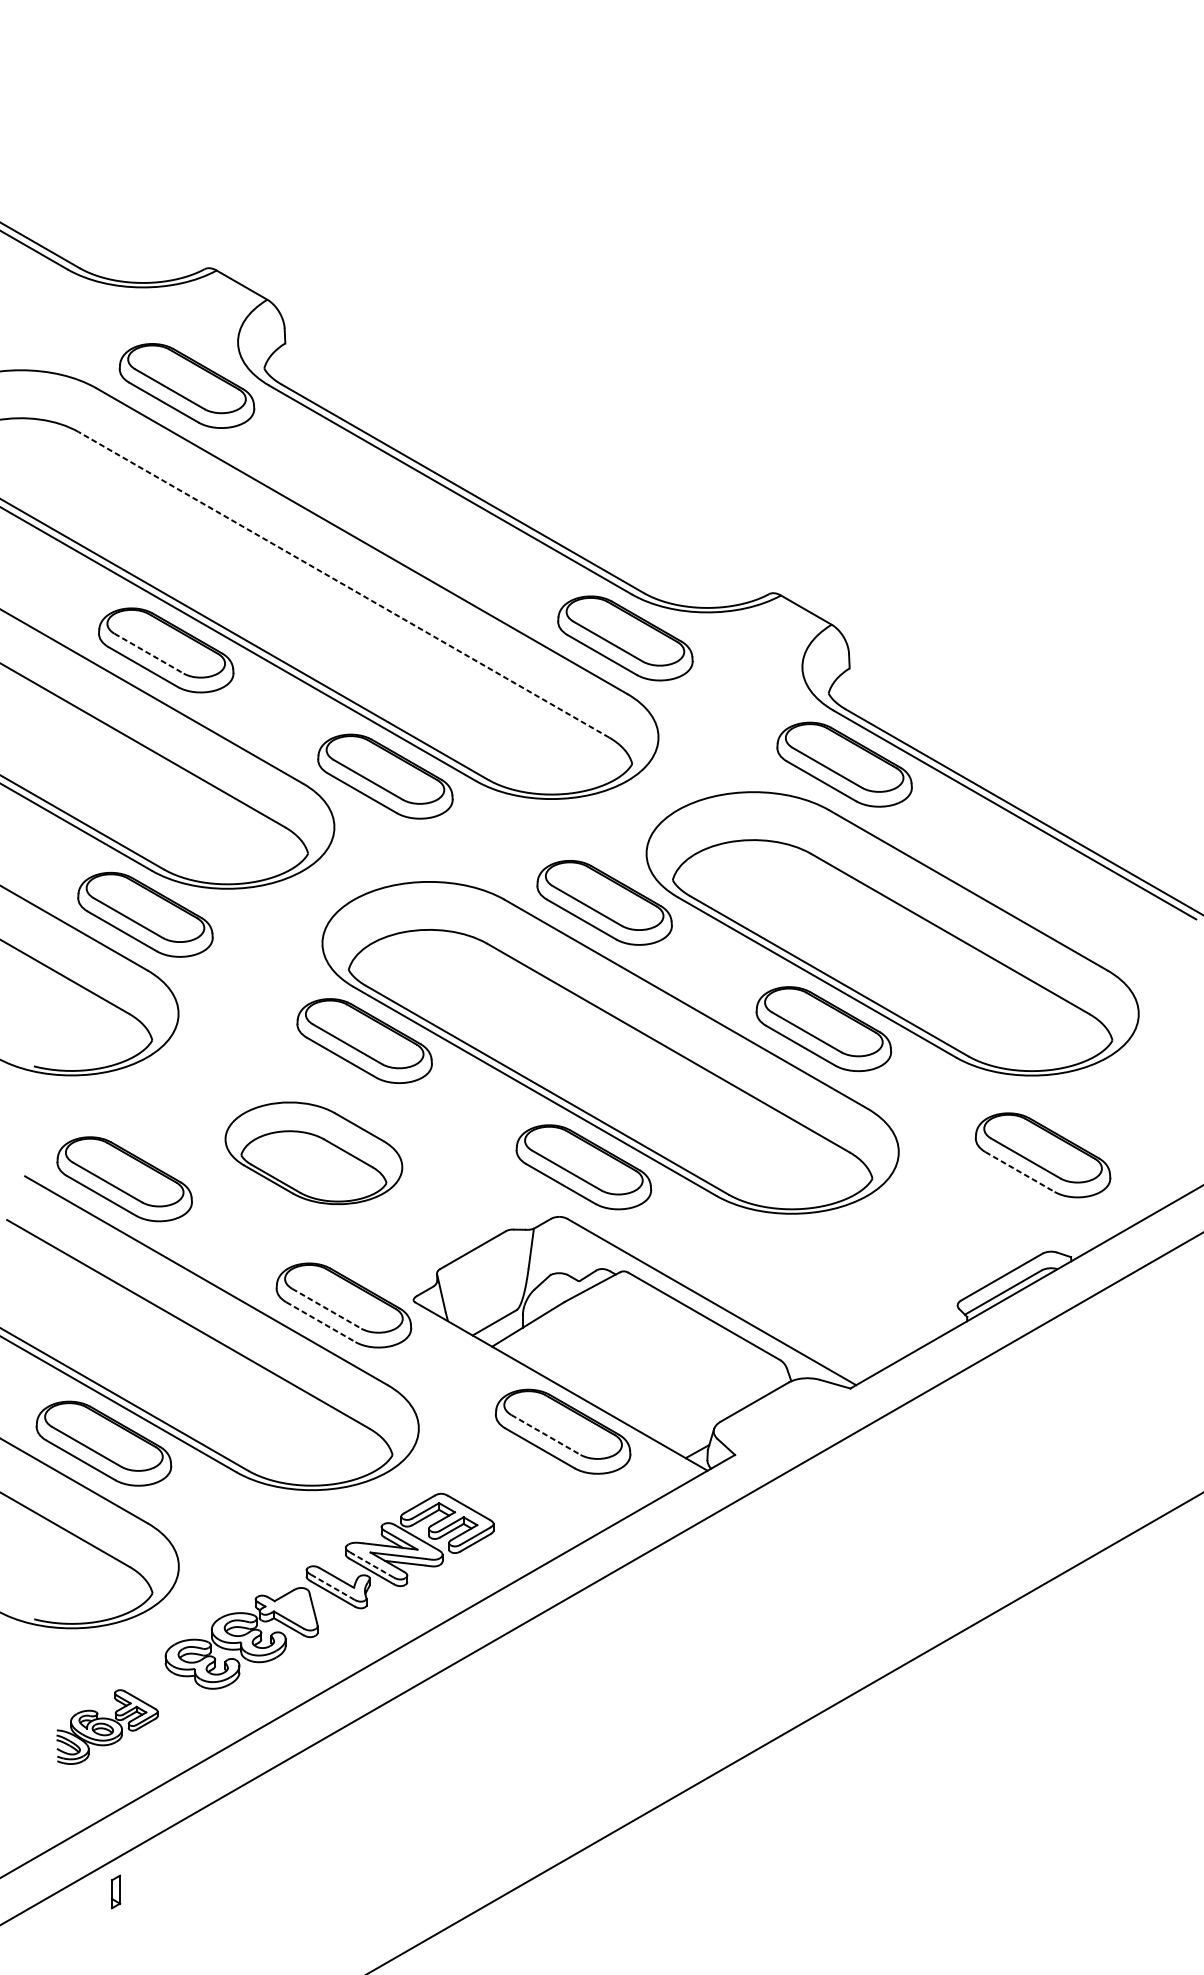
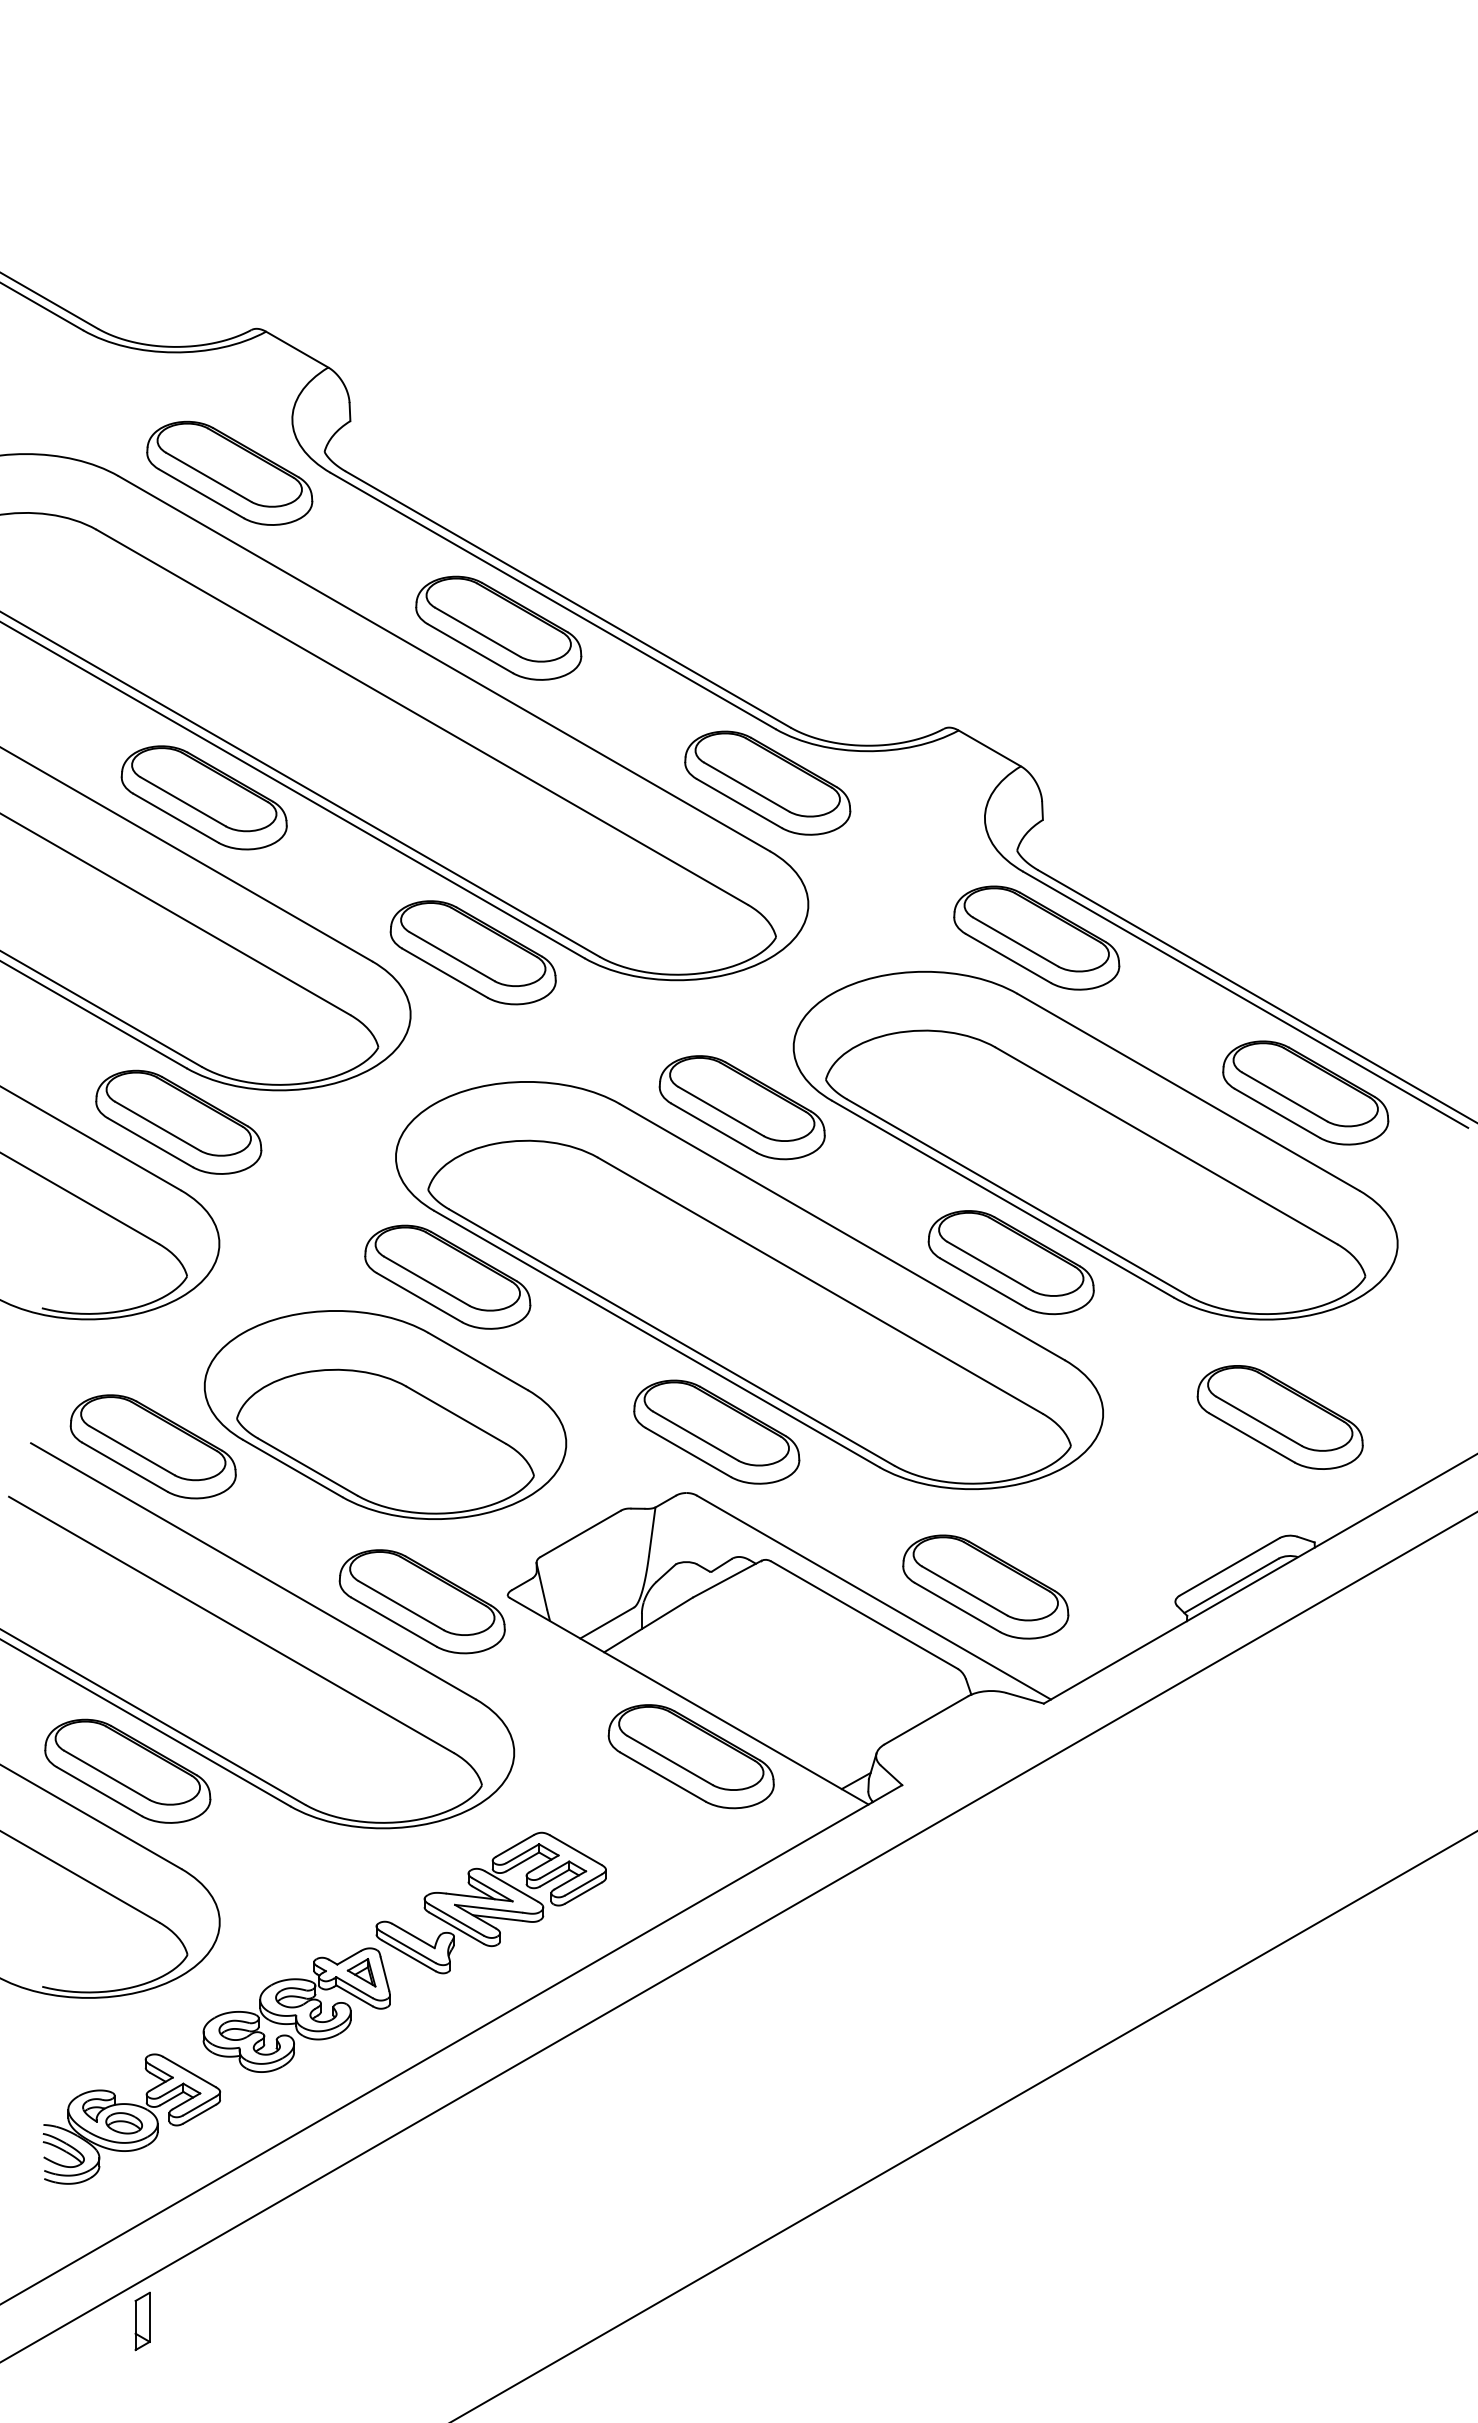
part: (406, 511) -> (498, 627), added
line: (344, 584) -> (422, 717), dashed -> solid
line: (149, 654) -> (183, 802), dashed -> solid
part: (1063, 890) -> (1305, 1092), added
part: (313, 1152) -> (385, 1414), size x1.67
line: (1020, 1172) -> (1252, 1438), dashed -> solid
part: (802, 1293) -> (985, 1586), added
line: (326, 1308) -> (401, 1605), dashed -> solid
line: (321, 1322) -> (394, 1622), dashed -> solid
line: (546, 1434) -> (670, 1760), dashed -> solid
line: (371, 1564) -> (456, 1919), dashed -> solid
line: (332, 1587) -> (408, 1947), dashed -> solid
part: (294, 1607) -> (361, 1972), added
part: (106, 1726) -> (131, 2118), size x1.43
part: (115, 1892) -> (142, 2321), size x1.43

